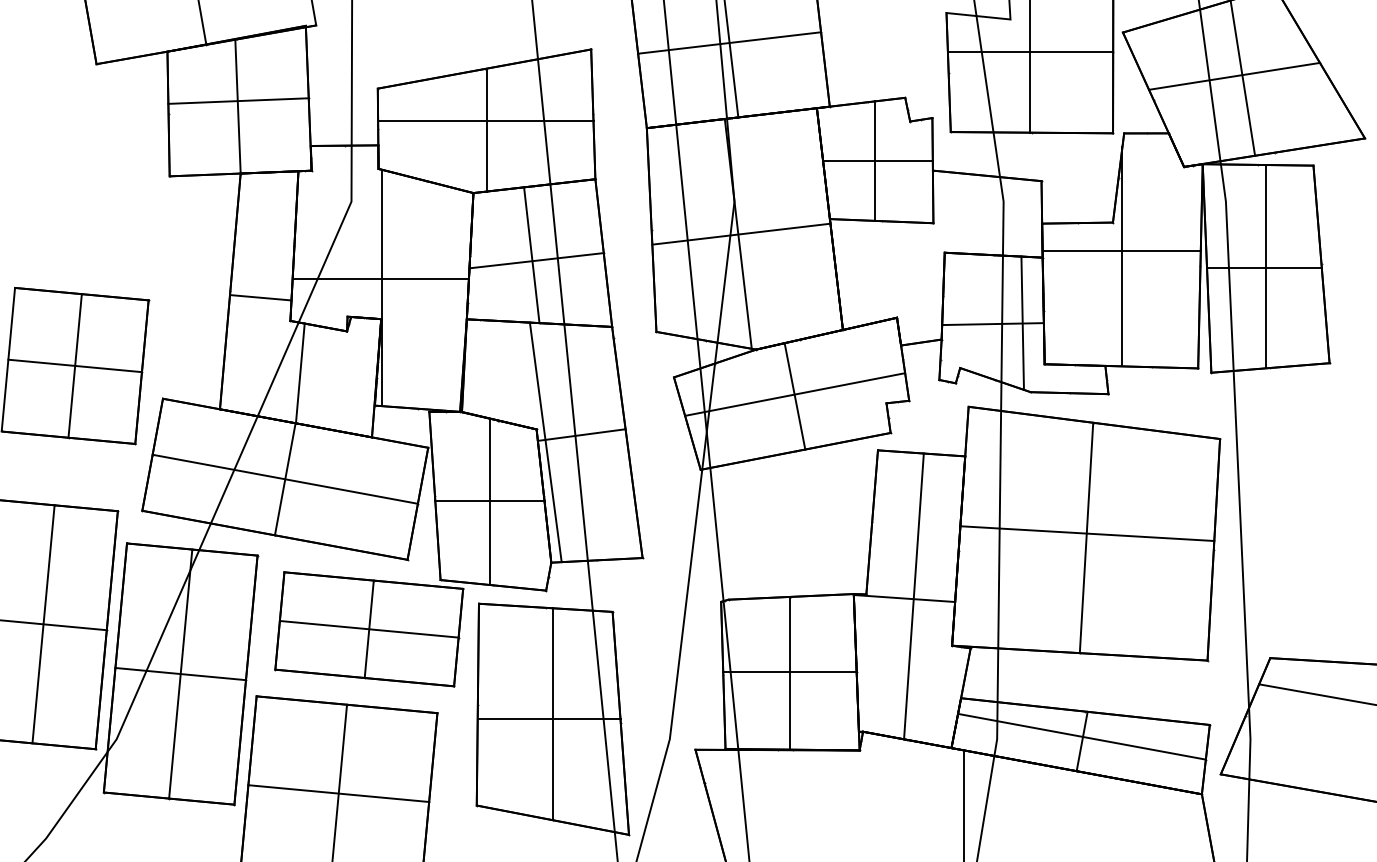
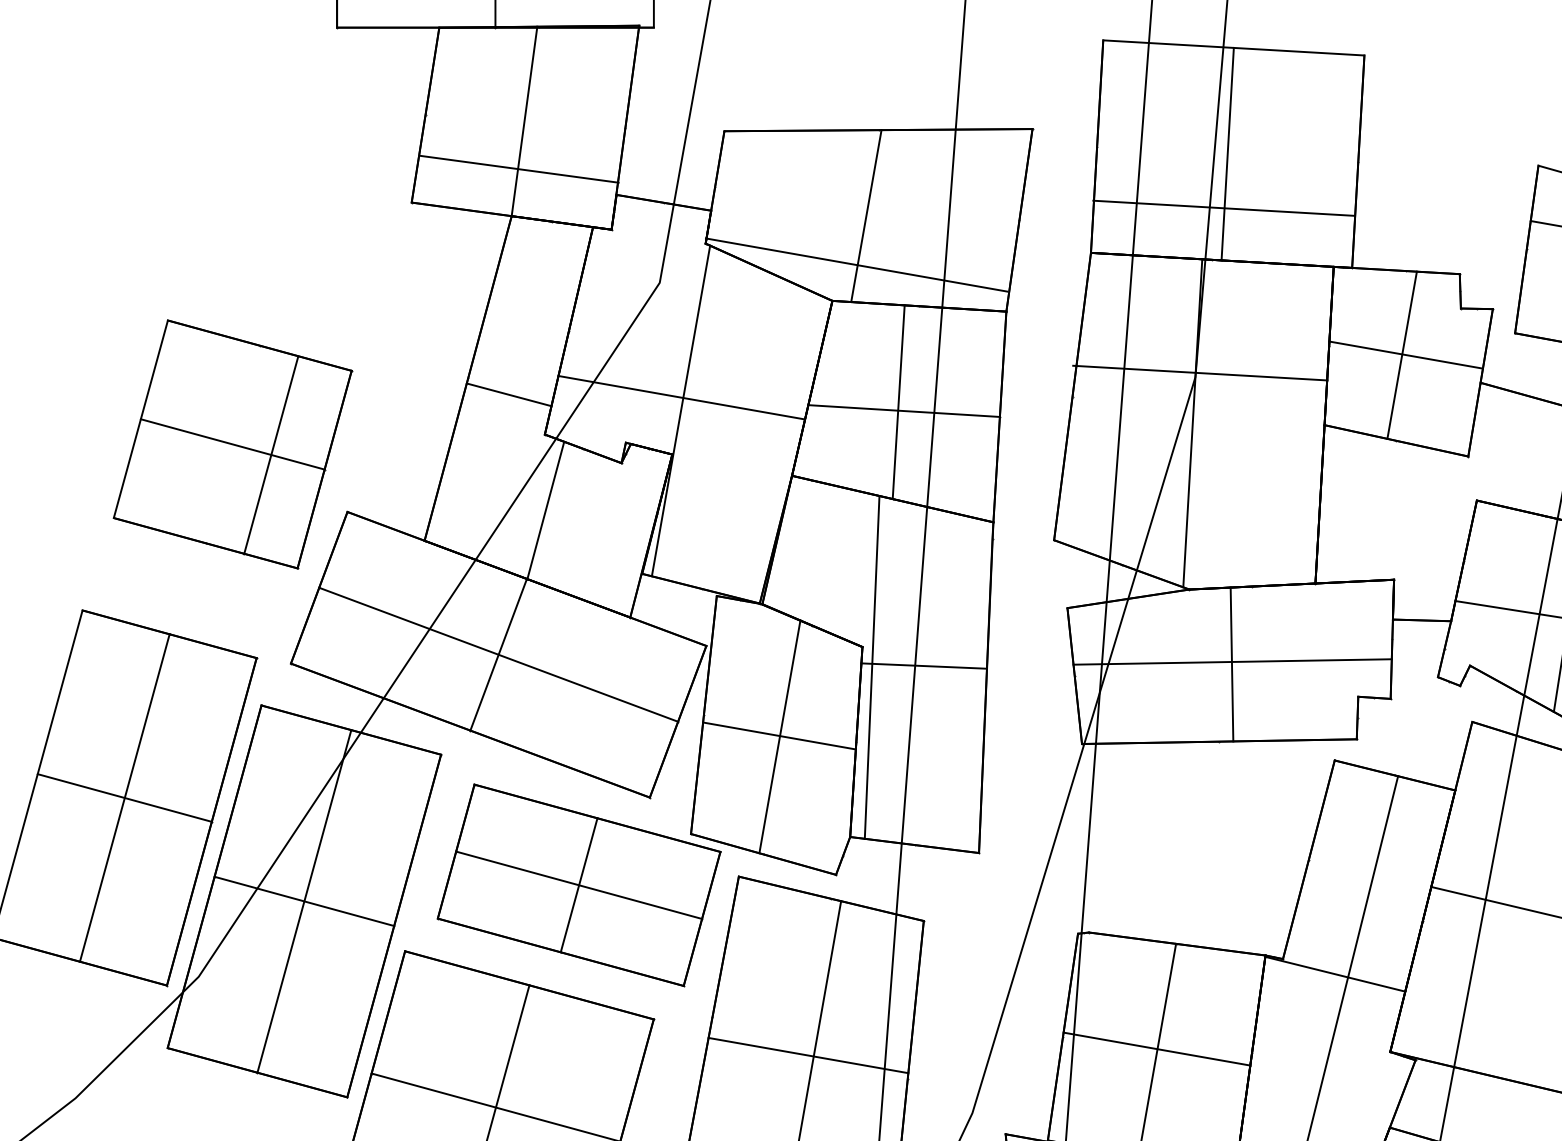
line: (729, 42) -> (1223, 207), moved
line: (238, 100) -> (519, 168), moved
line: (485, 121) -> (856, 265), moved
line: (741, 233) -> (1200, 372), moved
line: (74, 365) -> (270, 454), moved

